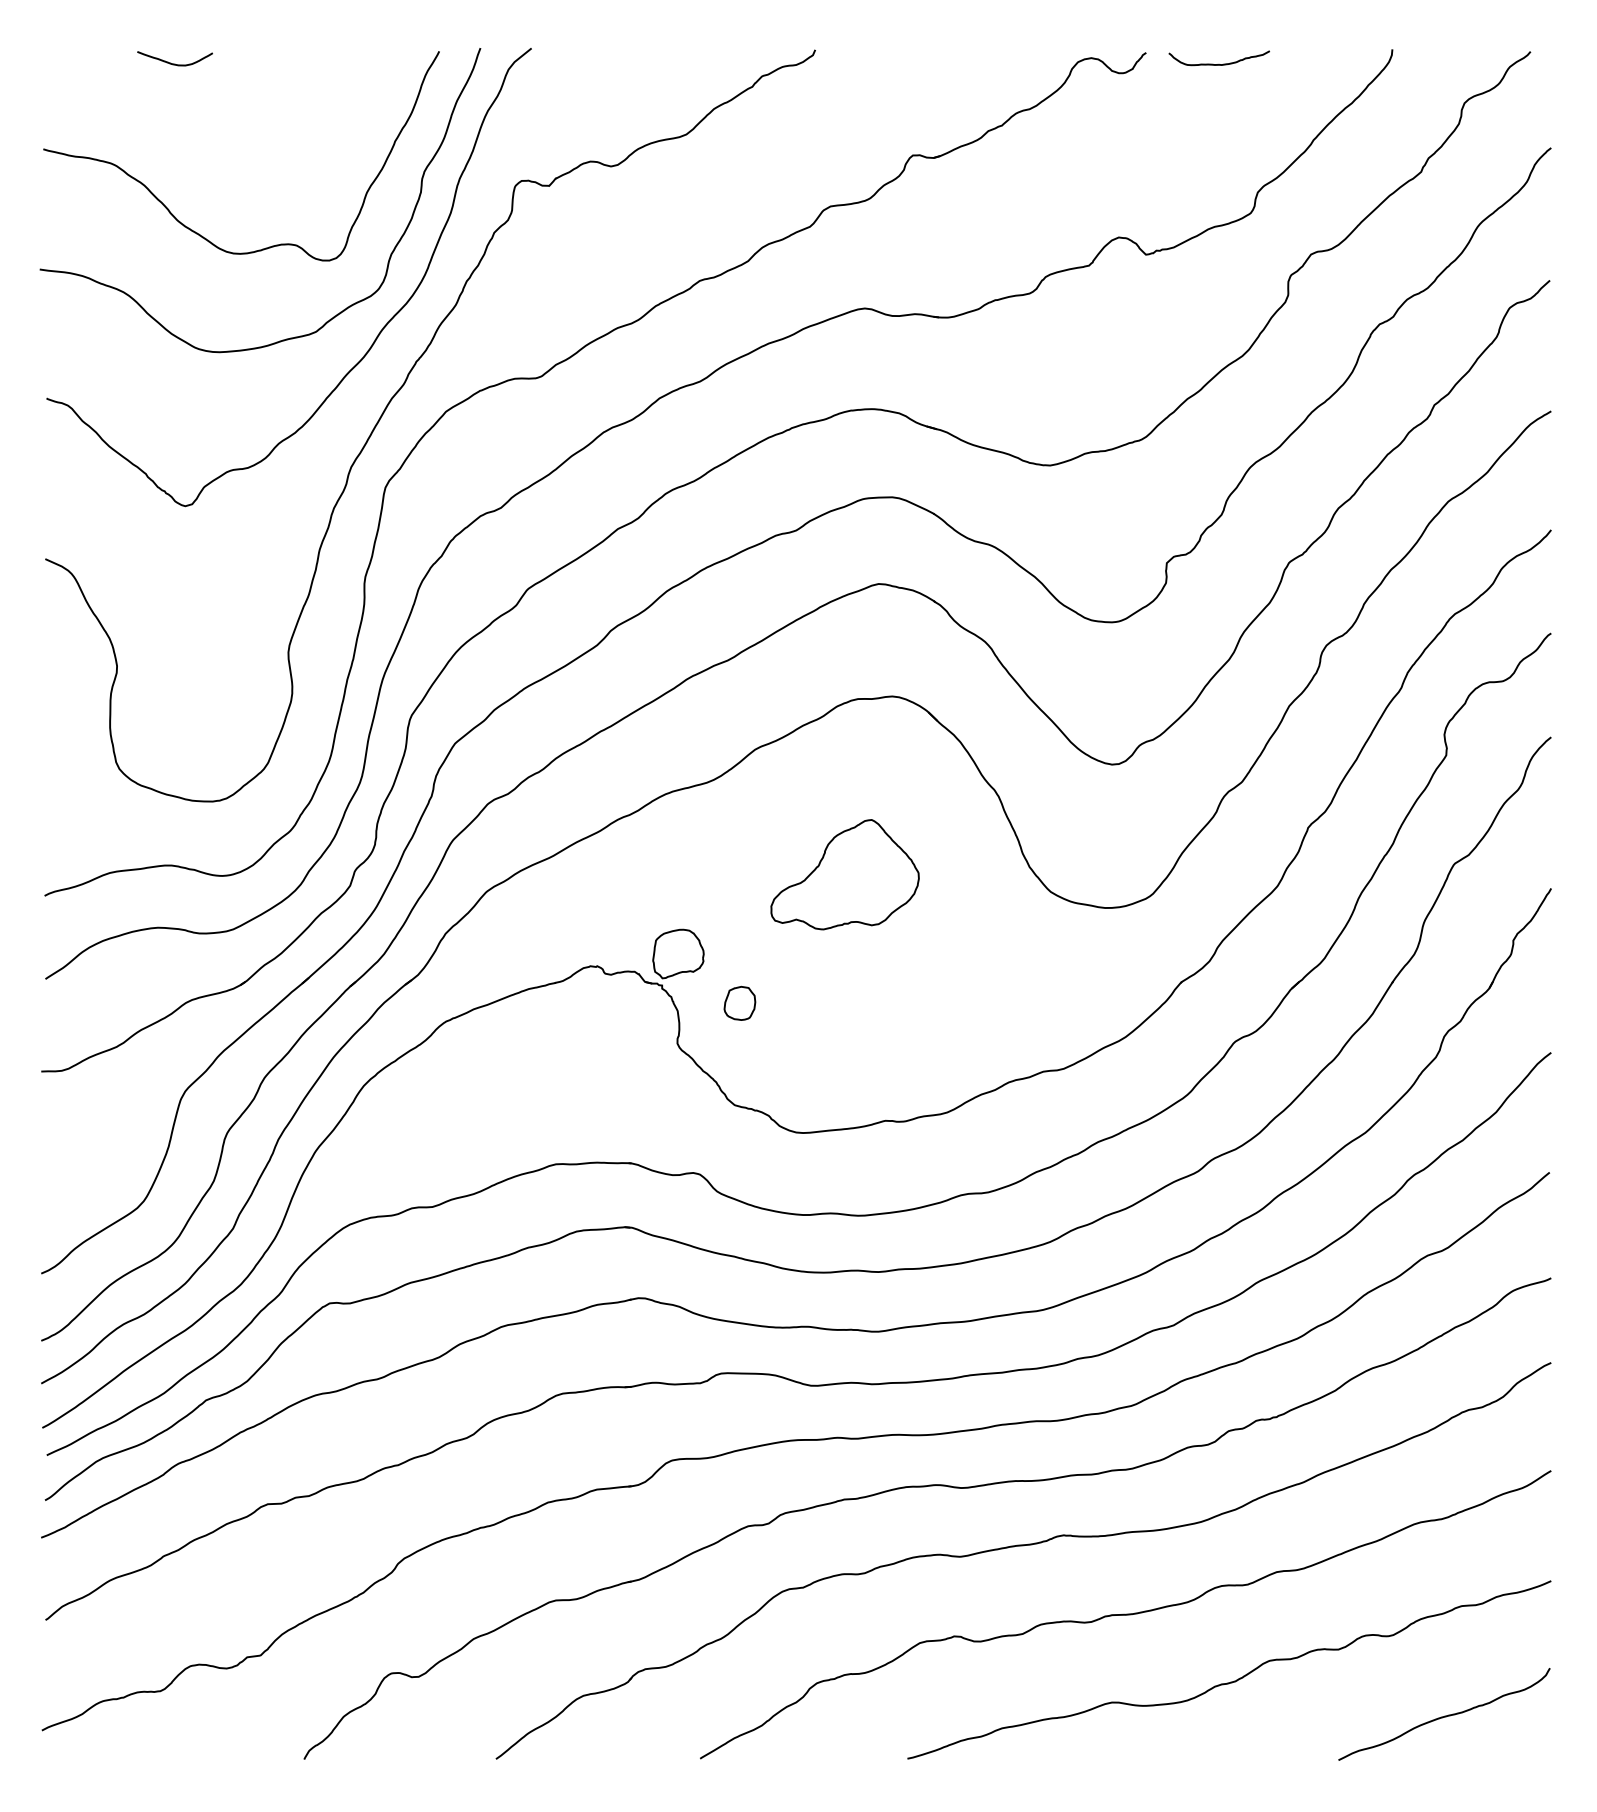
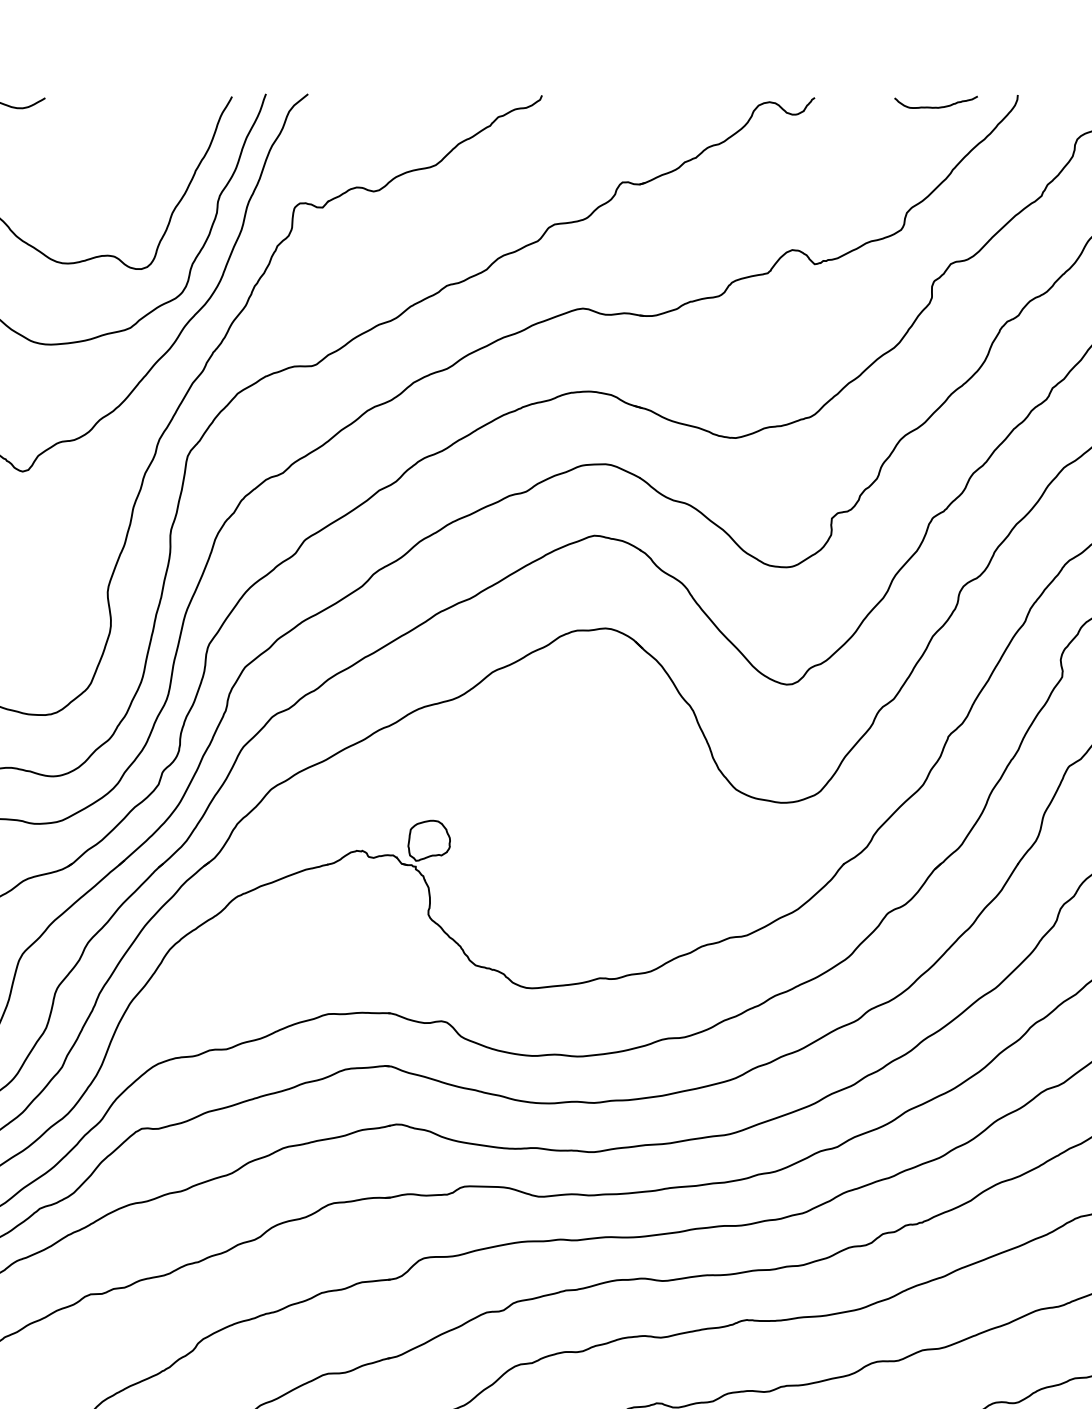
curve: (1218, 64) -> (935, 107), moved
part: (844, 874) -> (566, 775), removed
part: (739, 1002) -> (479, 880), removed

